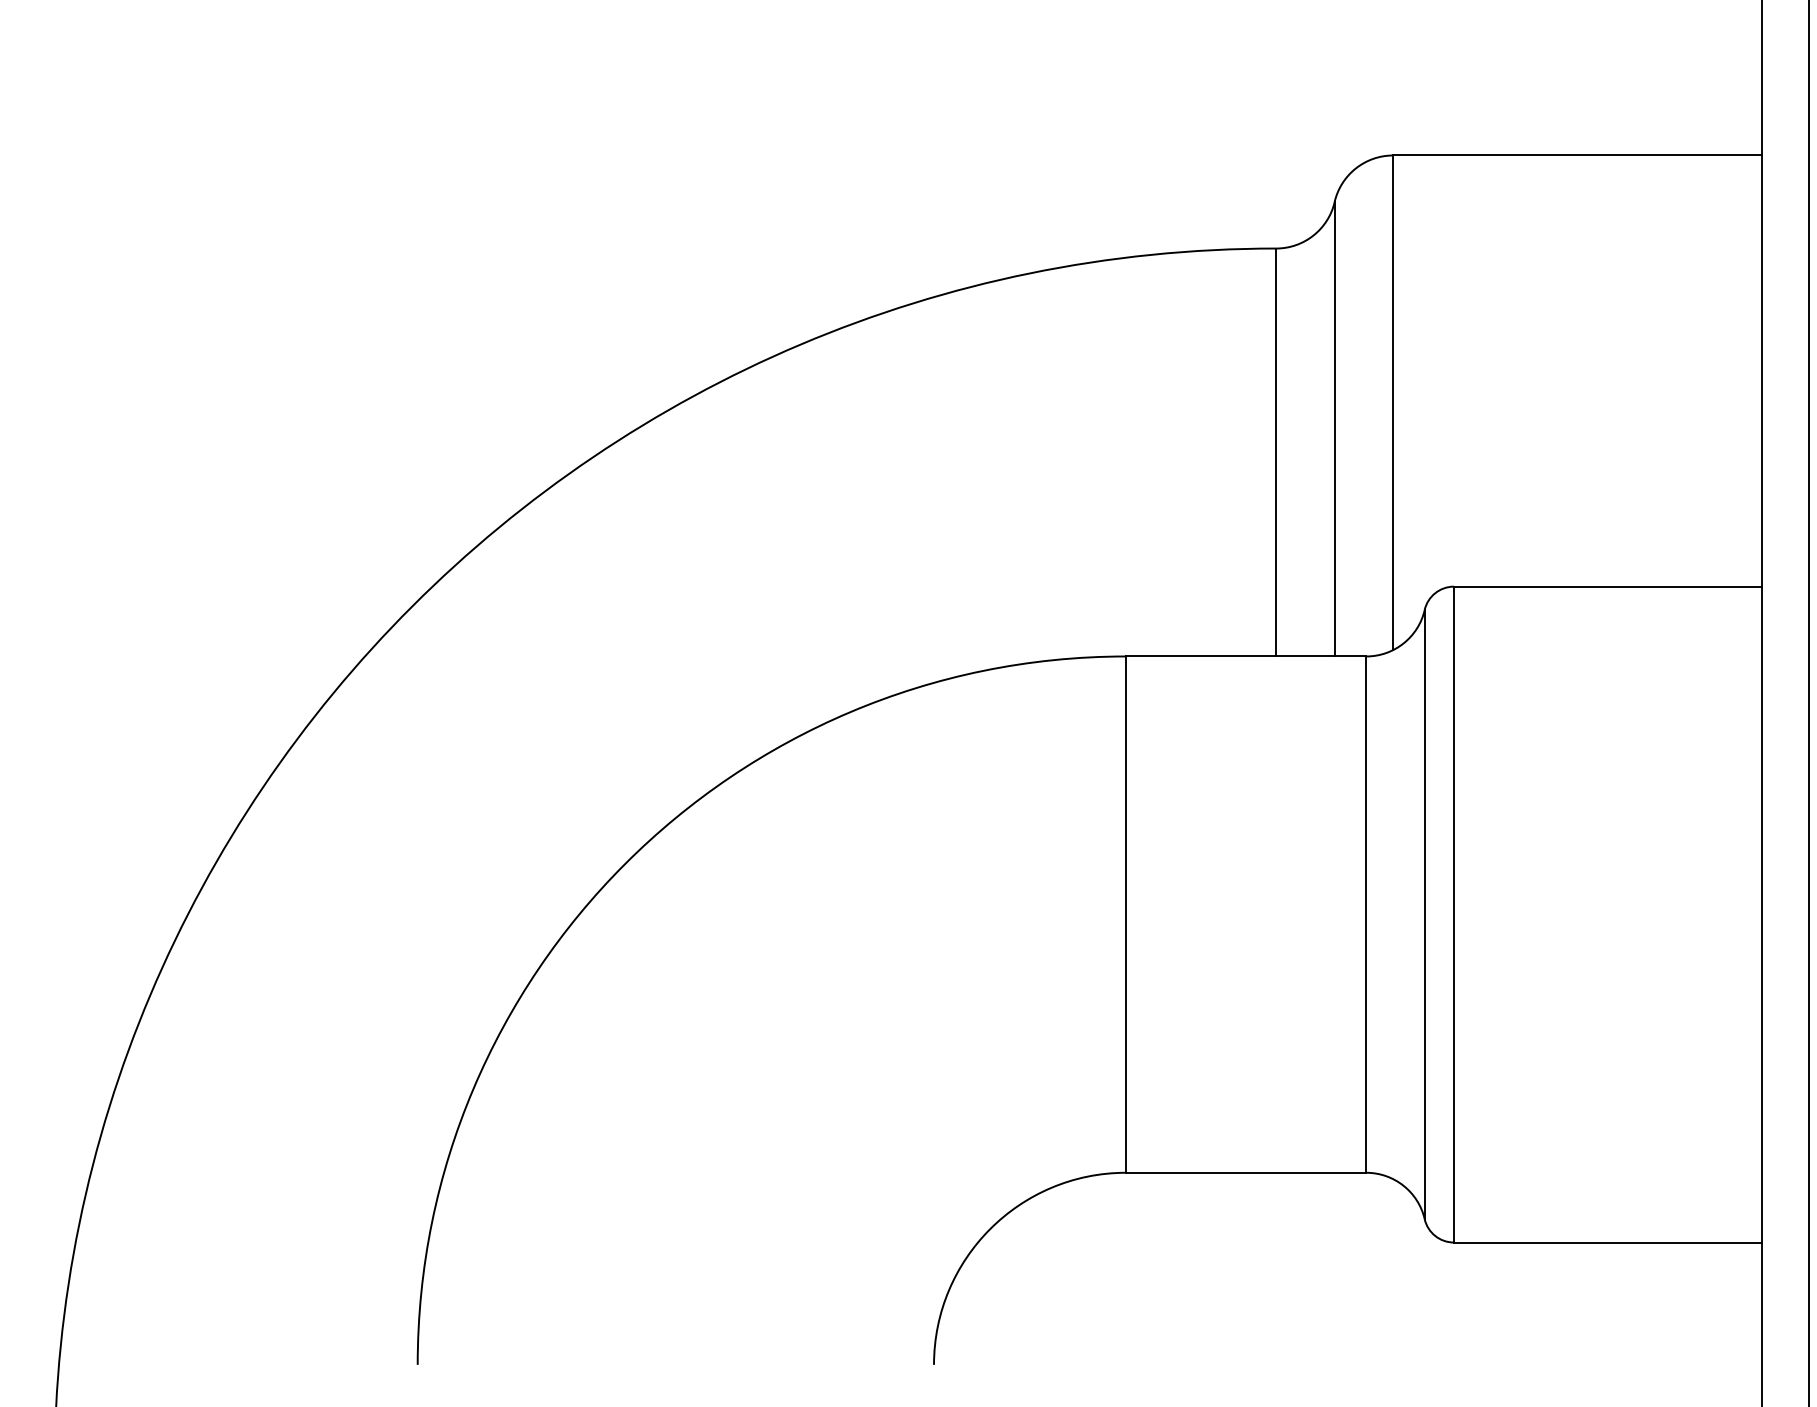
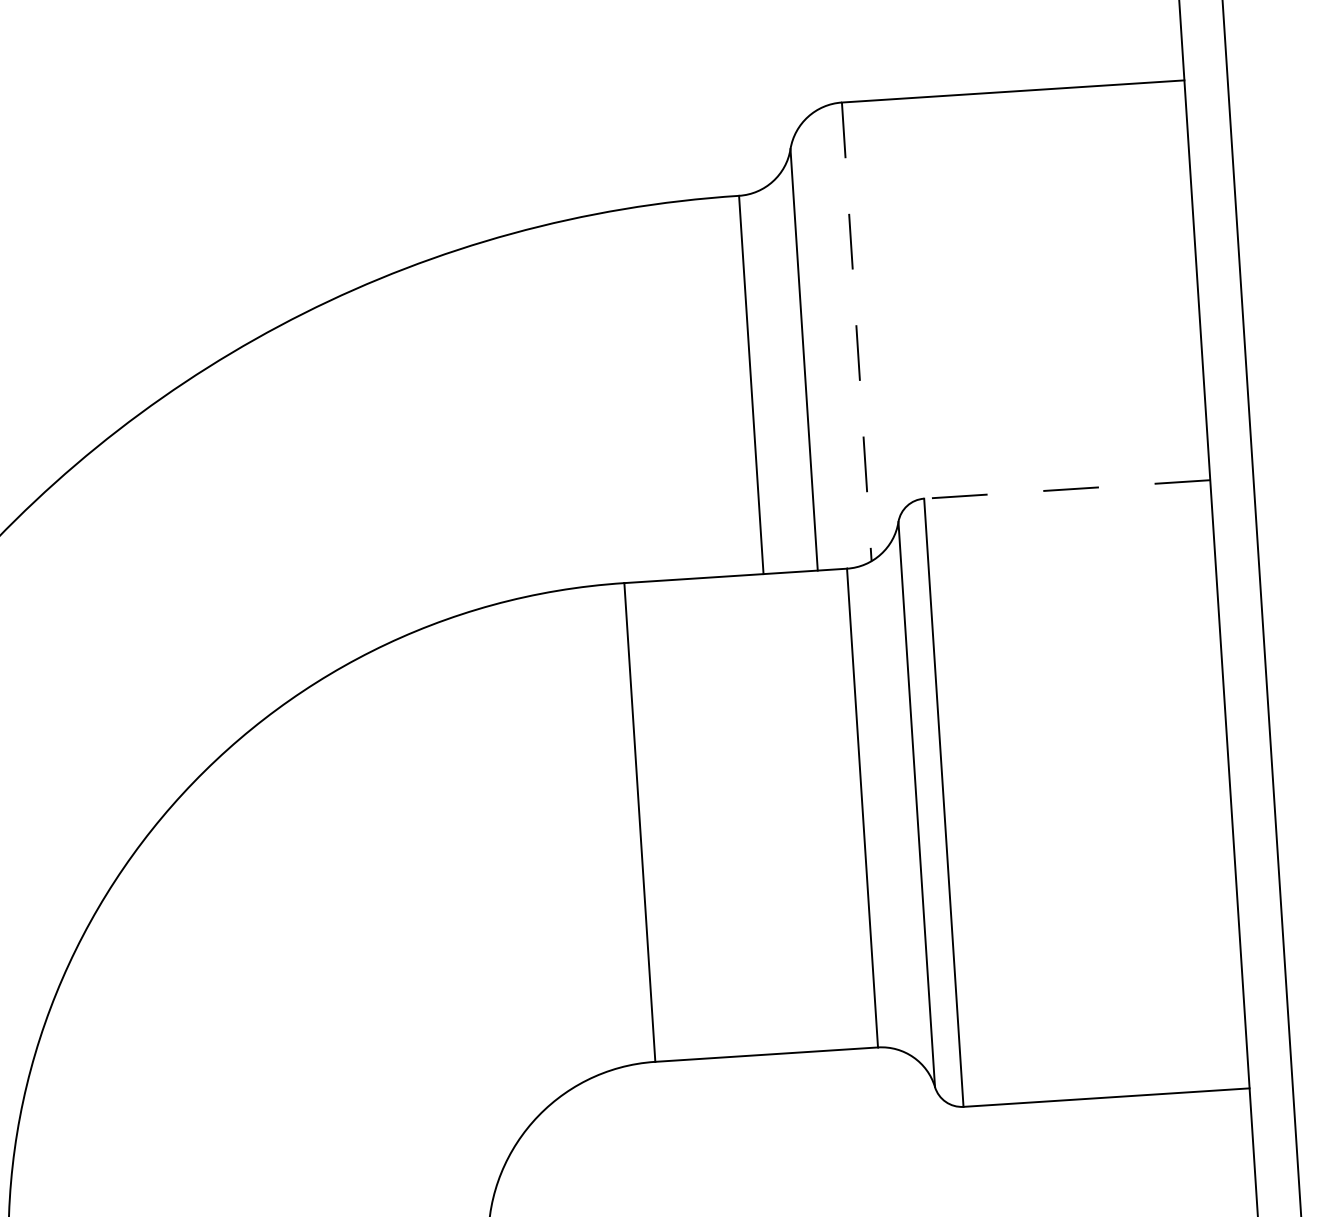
line: (1393, 403) -> (857, 332), solid -> dashed
line: (1607, 586) -> (1066, 489), solid -> dashed

